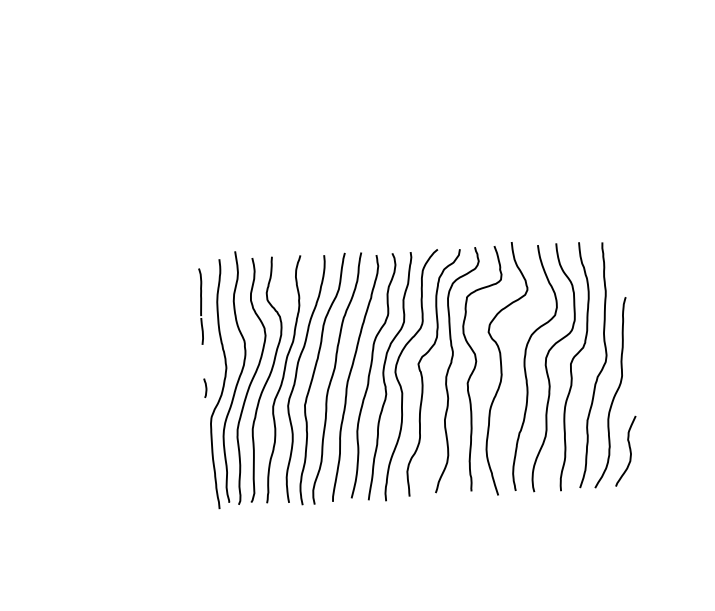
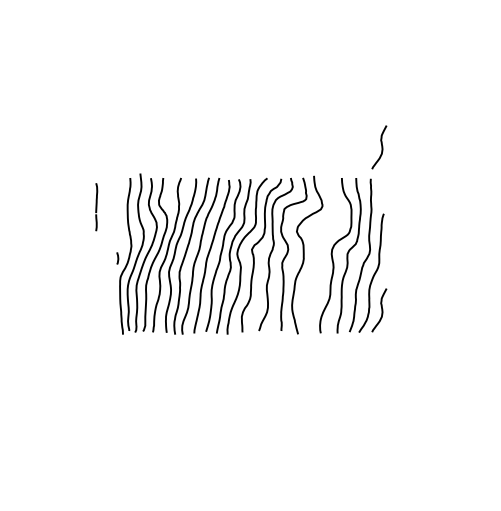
curve: (616, 191) -> (381, 147), added
line: (201, 307) -> (96, 207), moved
curve: (526, 368) -> (319, 255), removed

